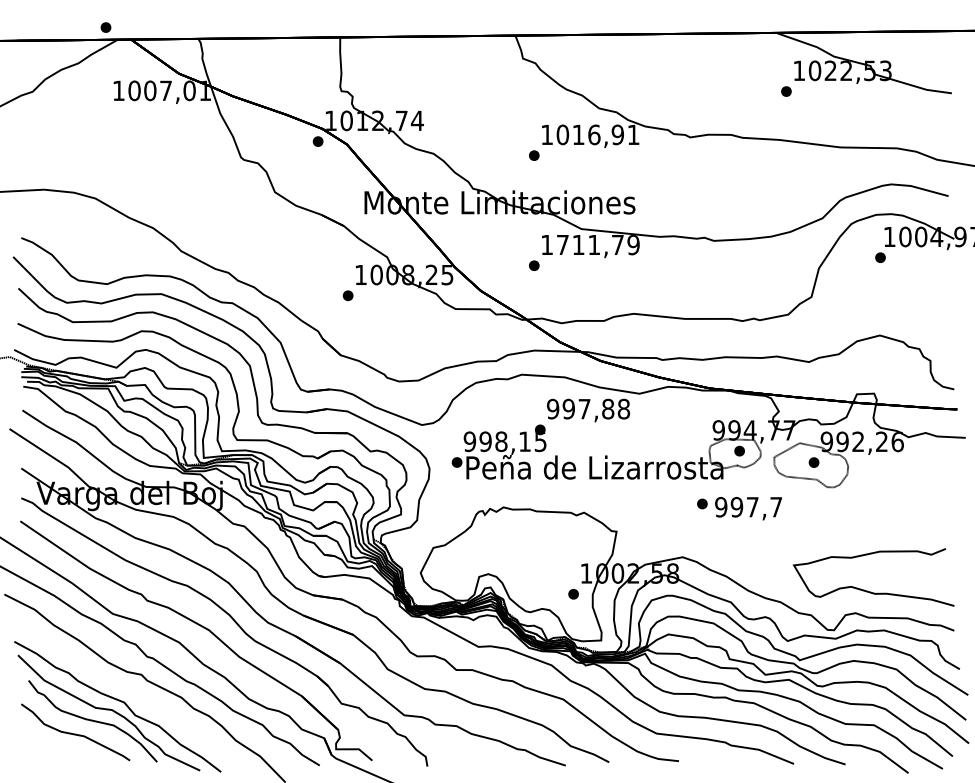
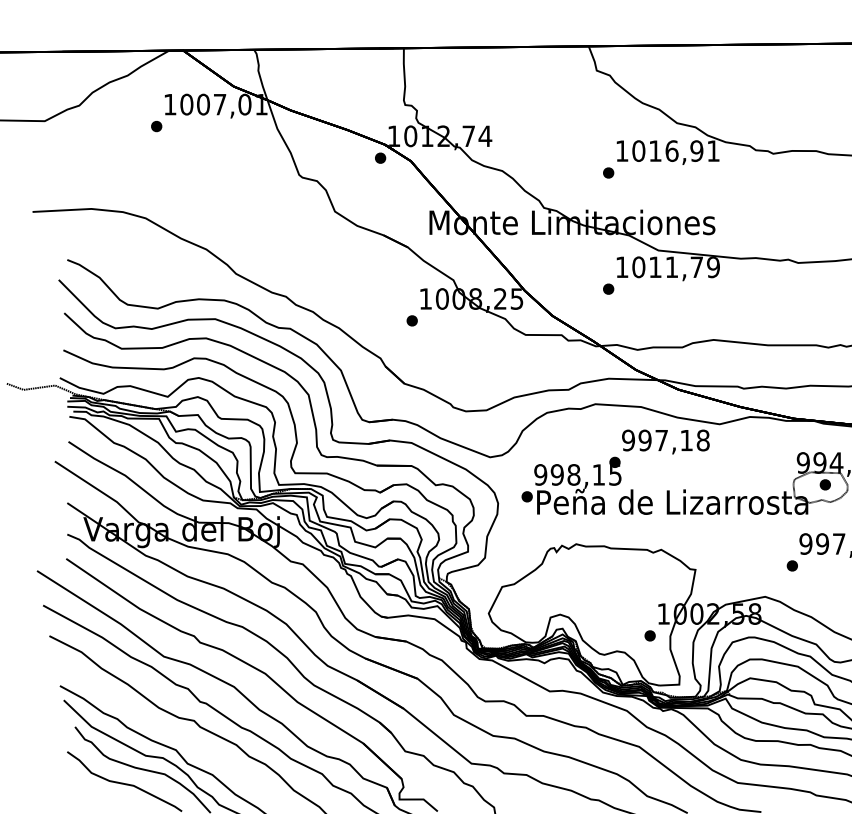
part: (105, 27) -> (156, 126), moved
text: (562, 244) -> (638, 266), 1711,79 -> 1011,79
text: (608, 408) -> (686, 439), 997,88 -> 997,18
part: (702, 503) -> (792, 565), moved

